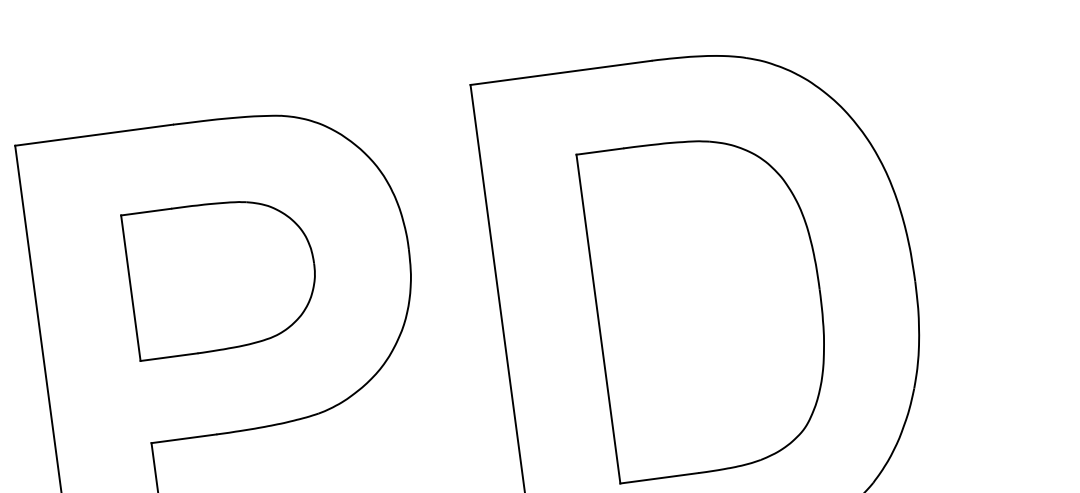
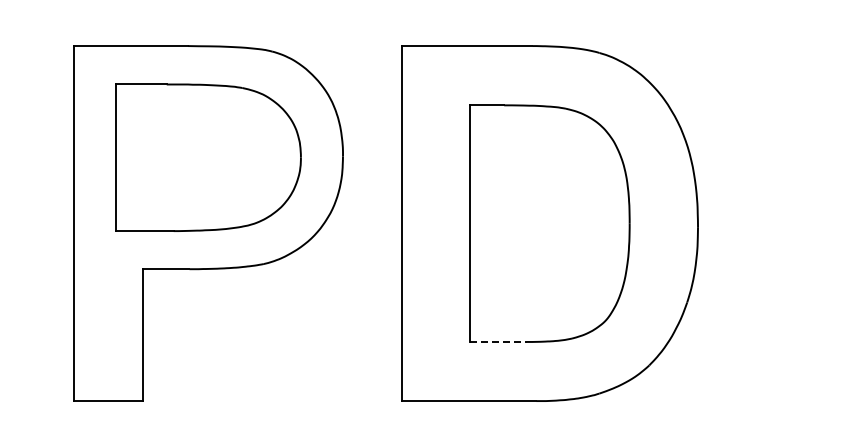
part: (222, 275) -> (208, 157), size x1.4
line: (659, 477) -> (498, 341), solid -> dashed

